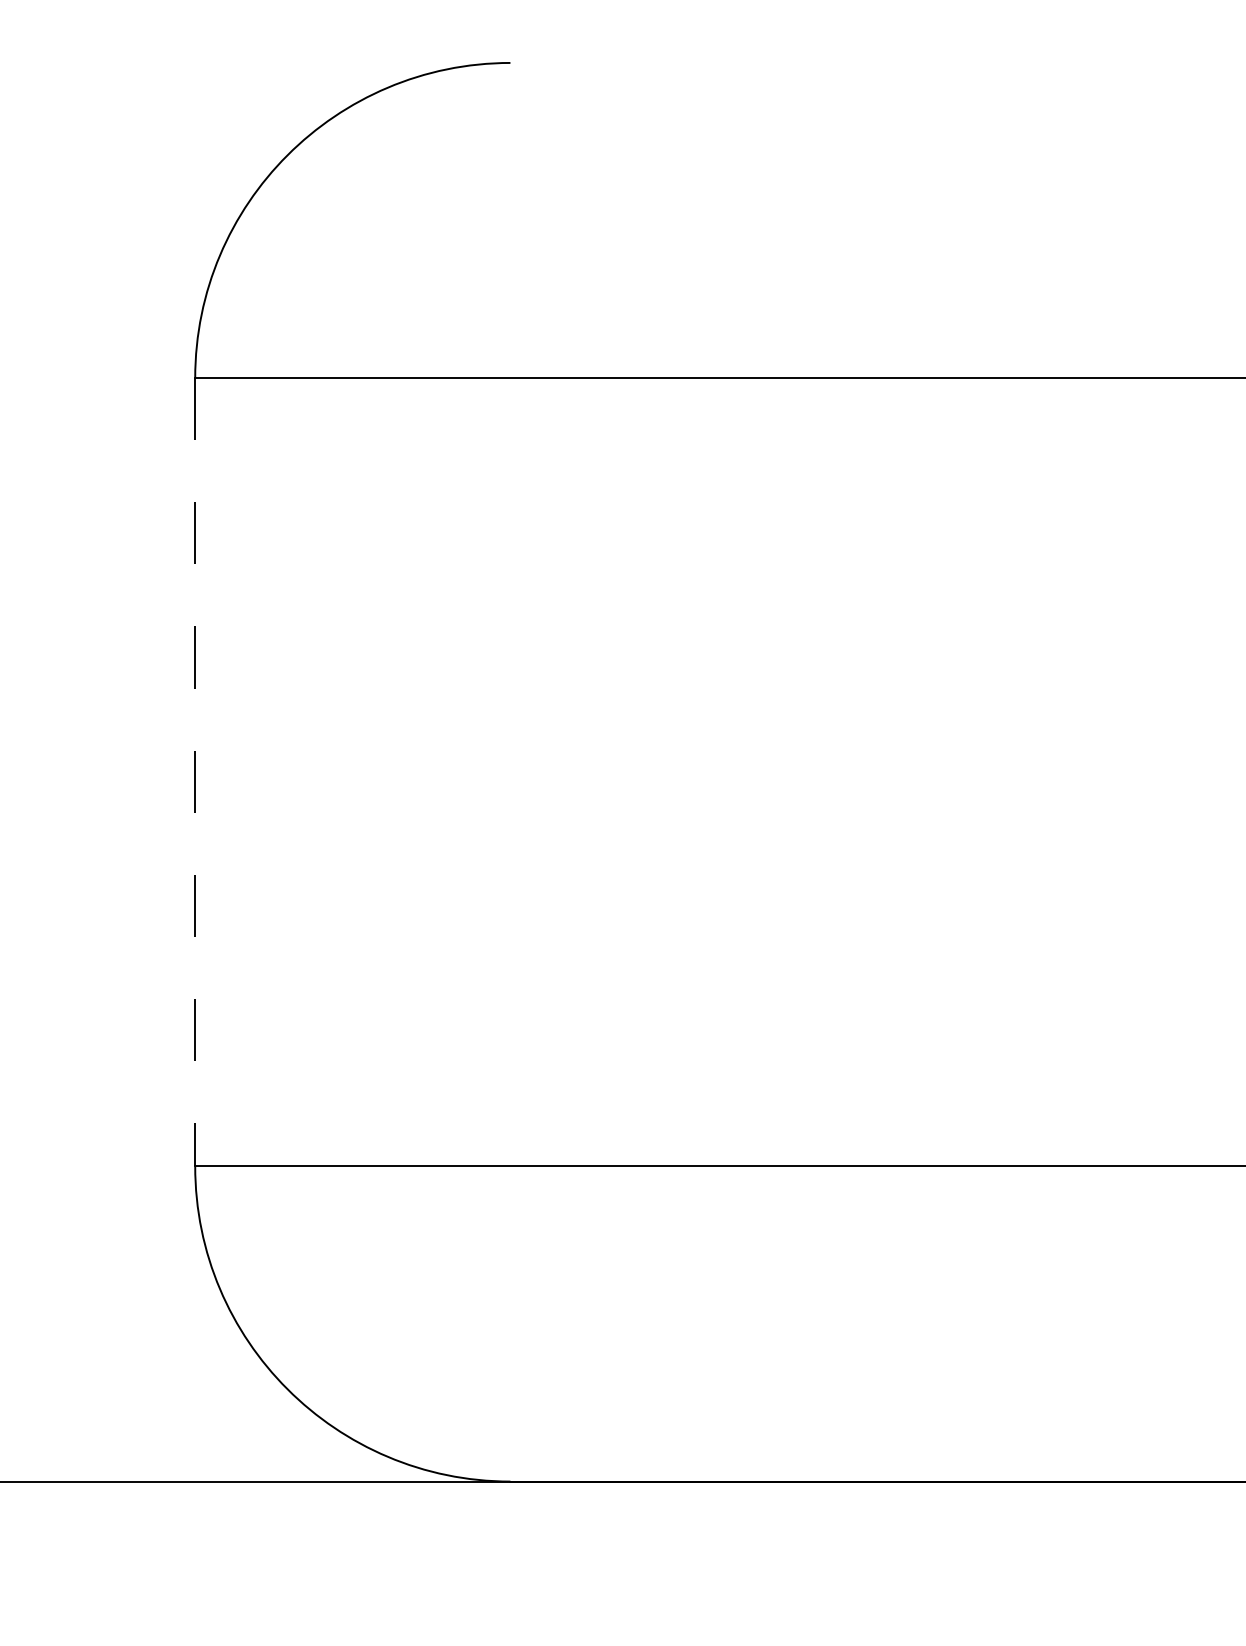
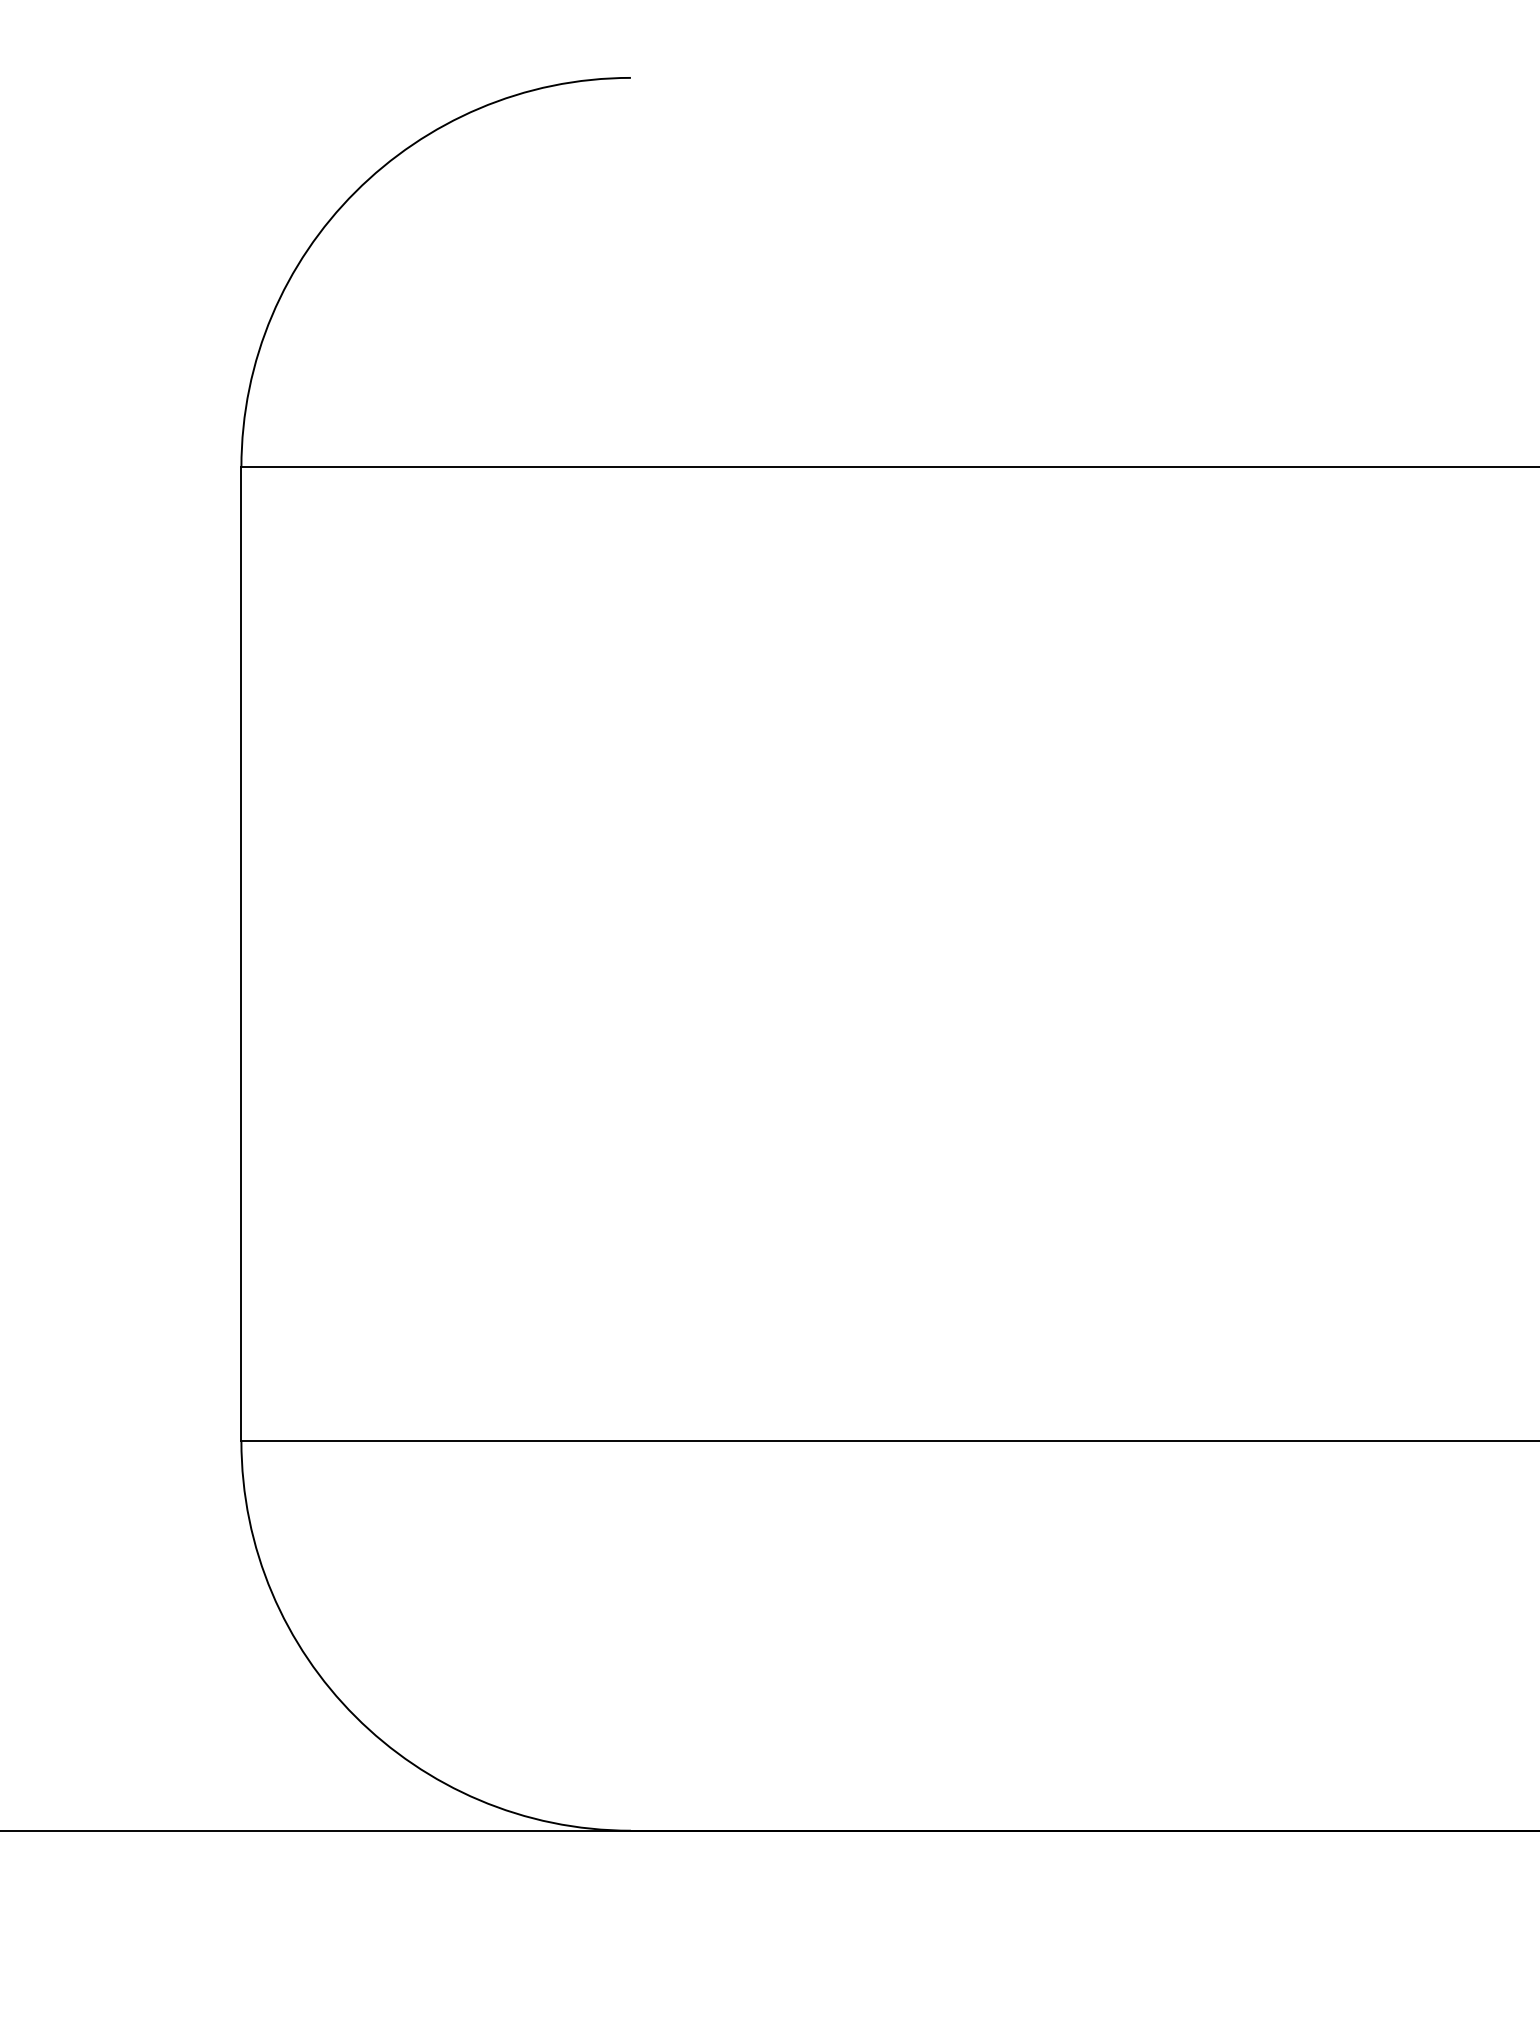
line: (195, 772) -> (241, 954), dashed -> solid

